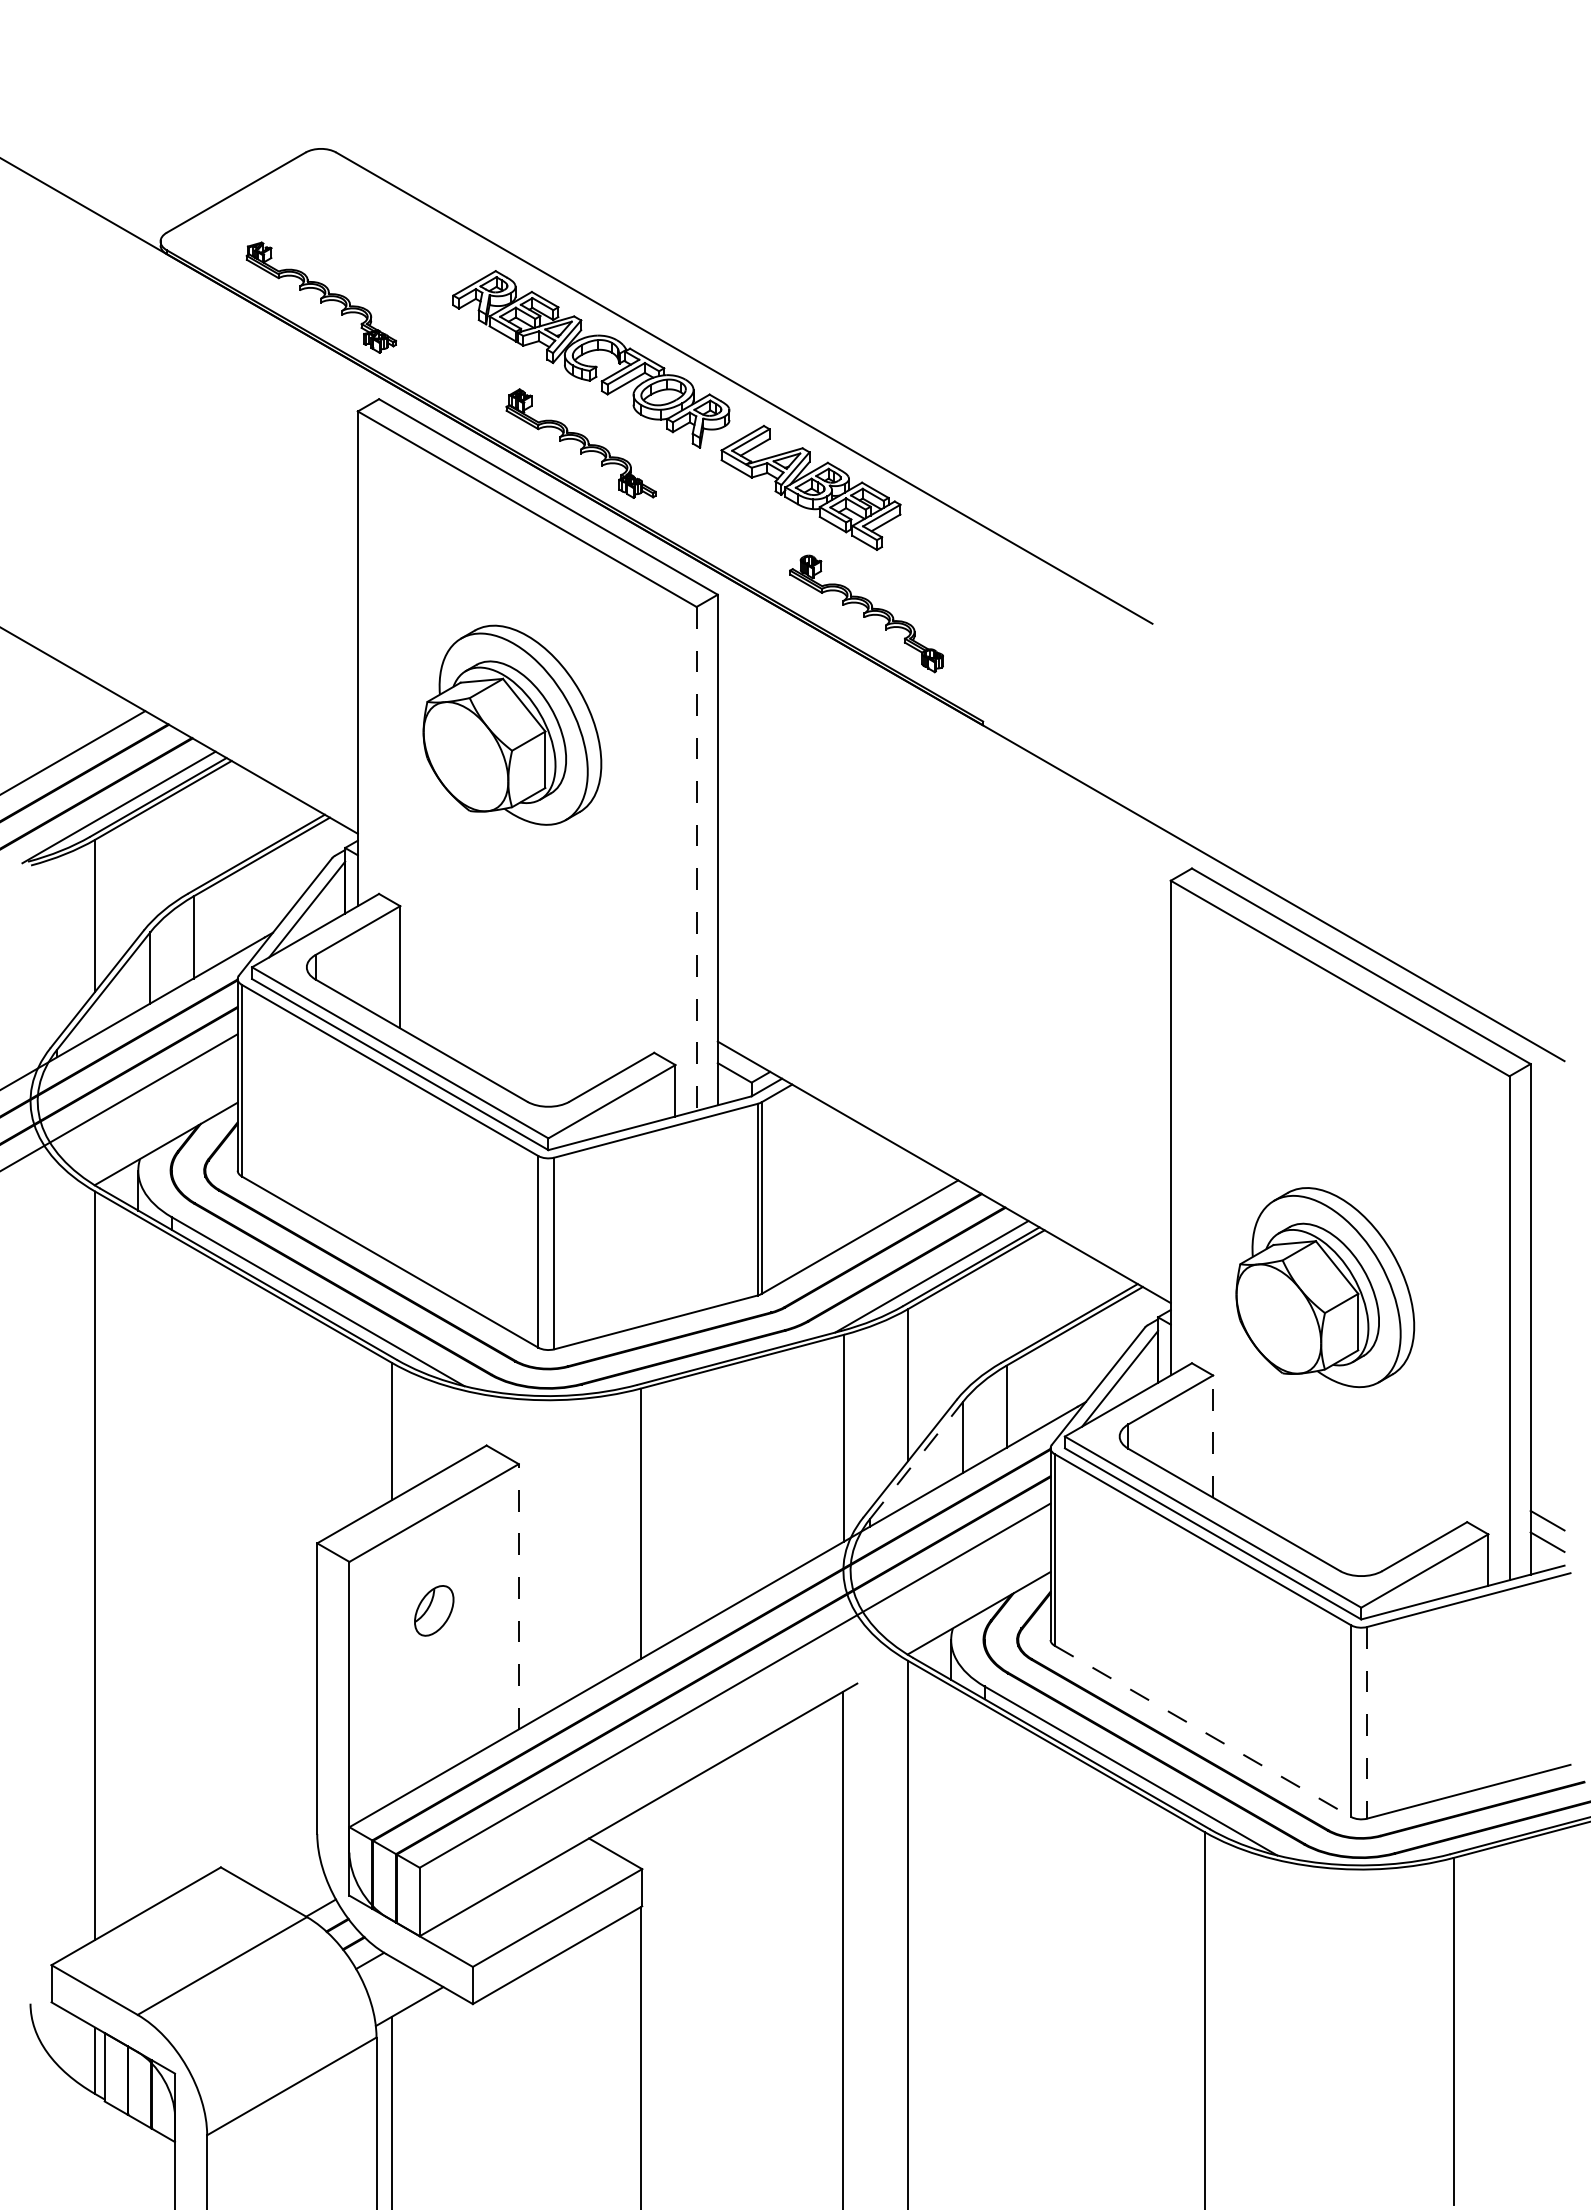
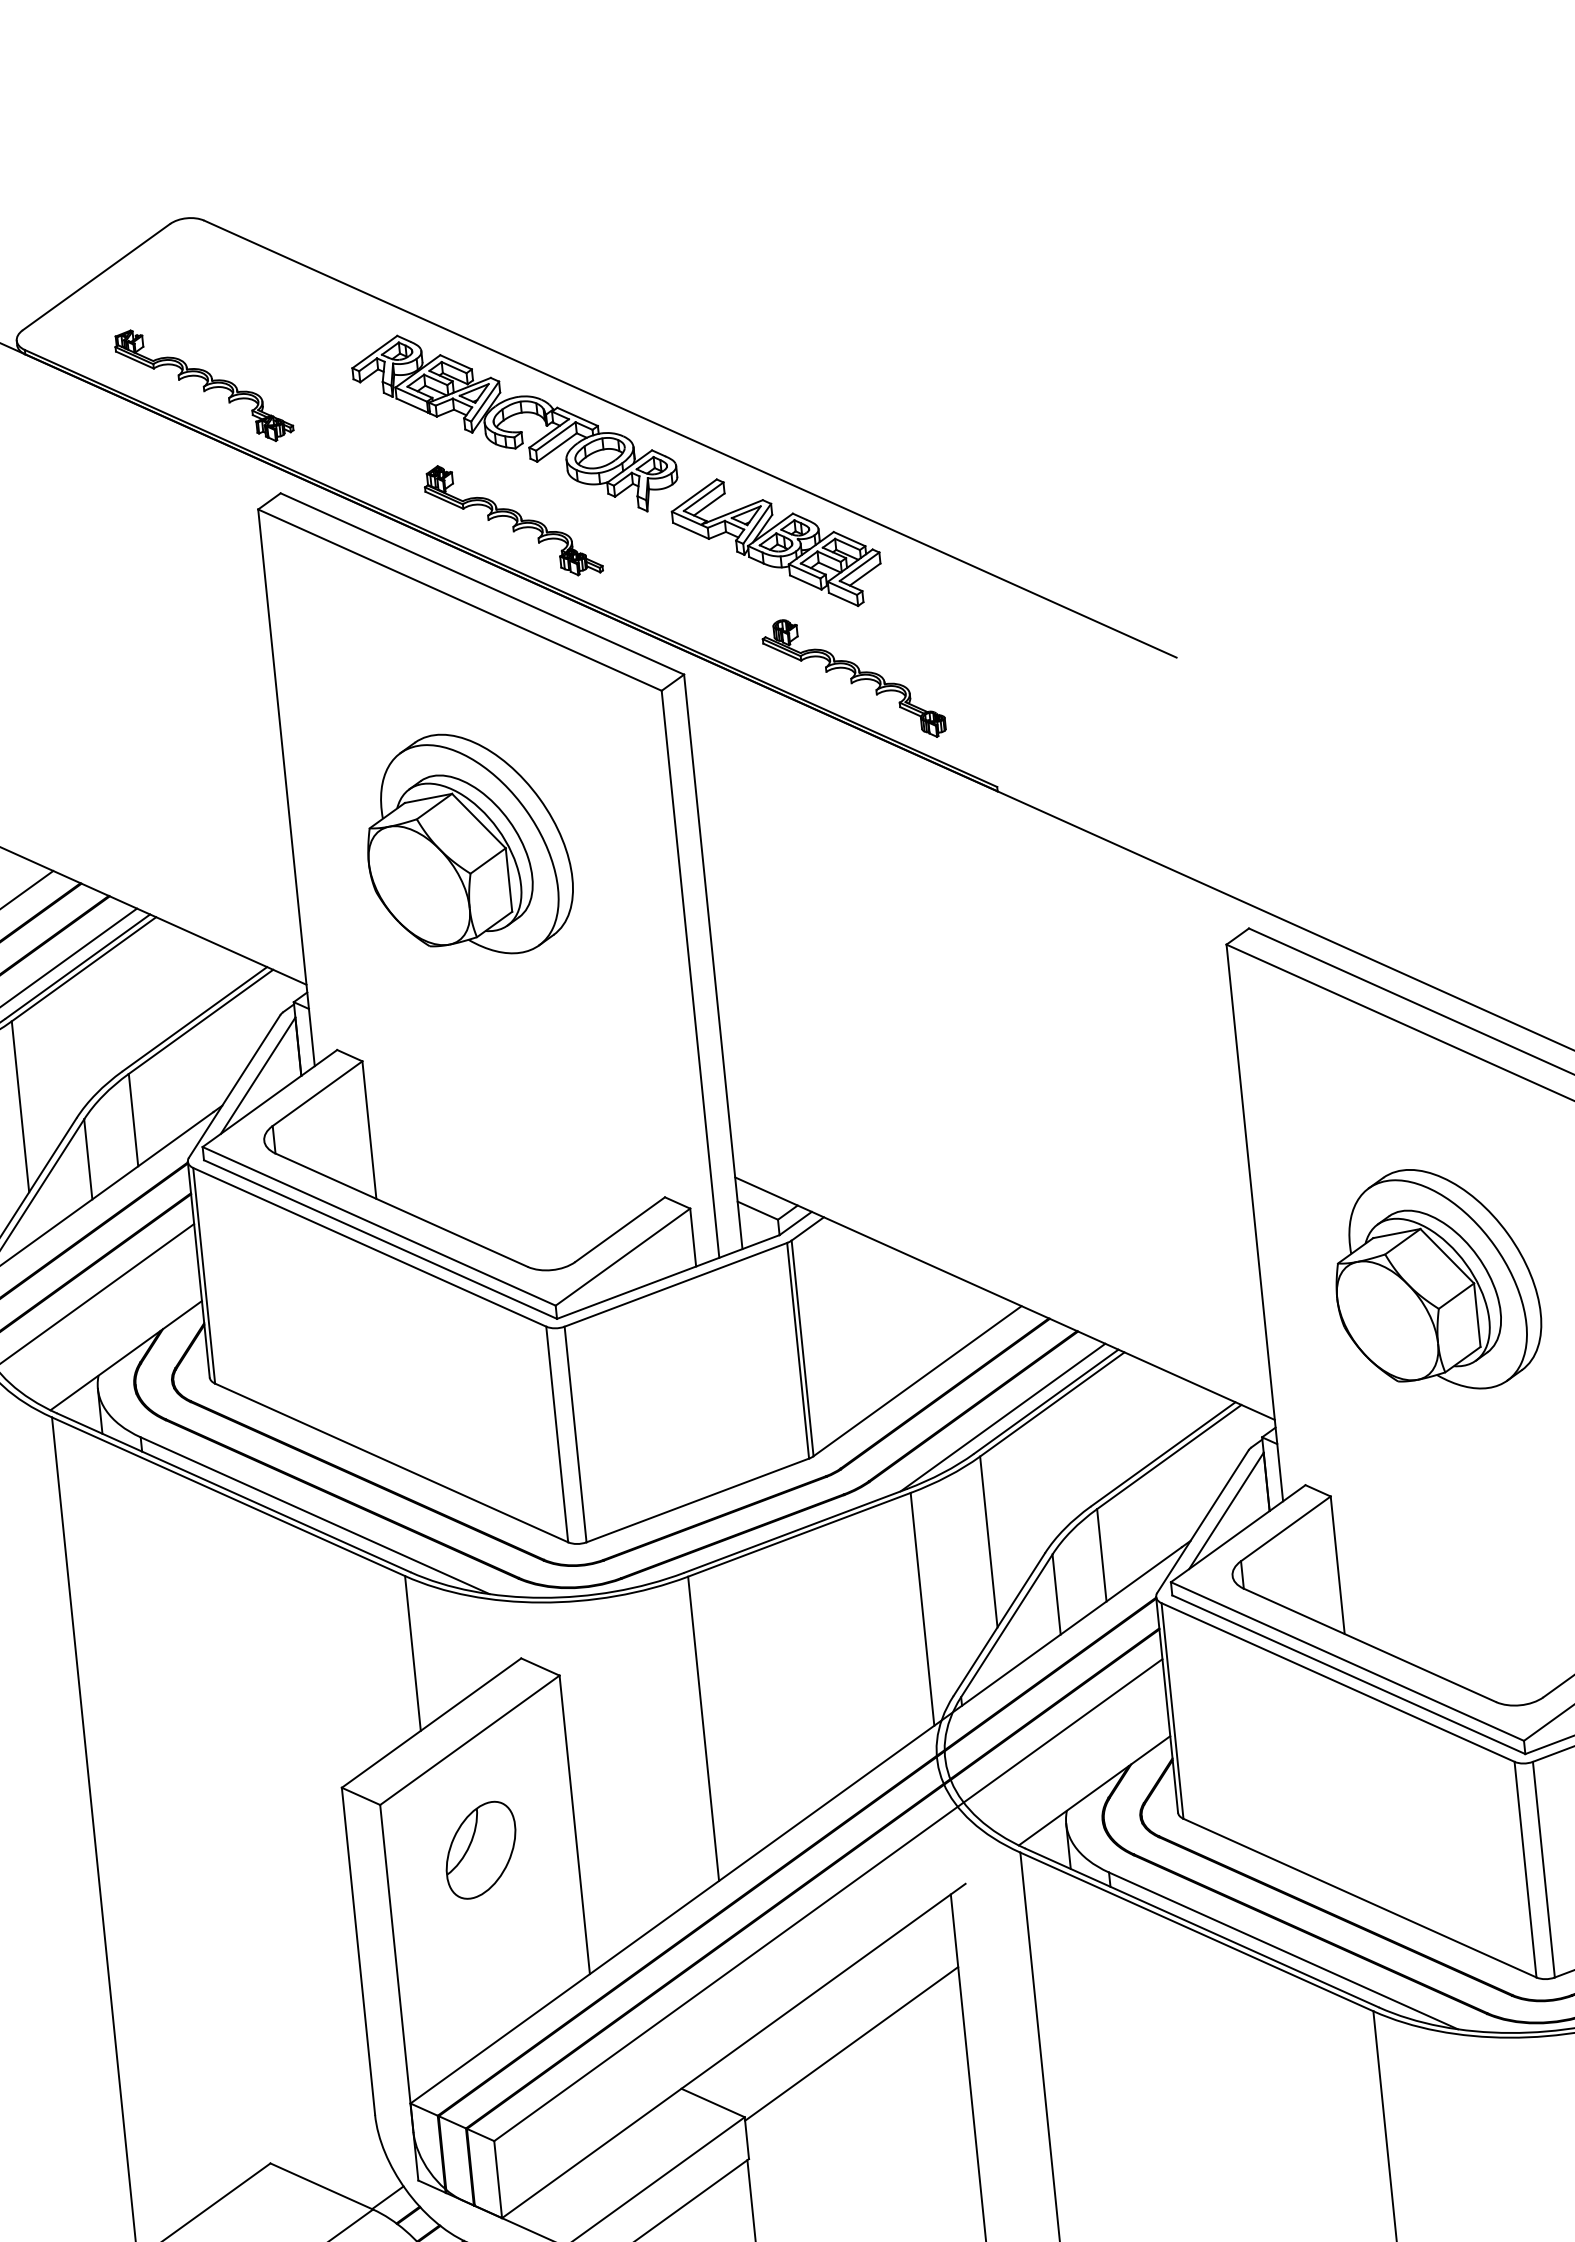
line: (696, 858) -> (690, 973), dashed -> solid
part: (1325, 1287) -> (1436, 1280), moved
line: (1213, 1436) -> (1338, 1565), dashed -> solid
line: (916, 1460) -> (1006, 1626), dashed -> solid
line: (518, 1596) -> (574, 1824), dashed -> solid
part: (434, 1610) -> (481, 1849), size x1.67
line: (1367, 1722) -> (1544, 1869), dashed -> solid
line: (1203, 1731) -> (1360, 1898), dashed -> solid
line: (742, 1814) -> (851, 2044), added

